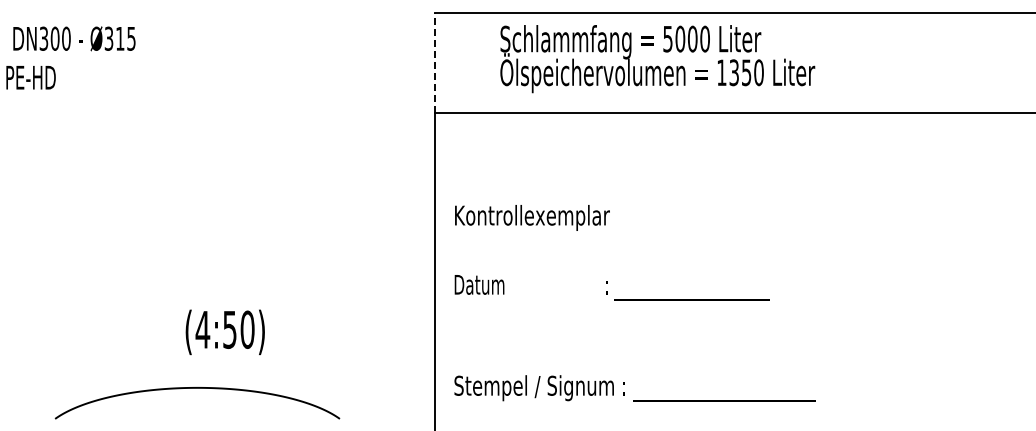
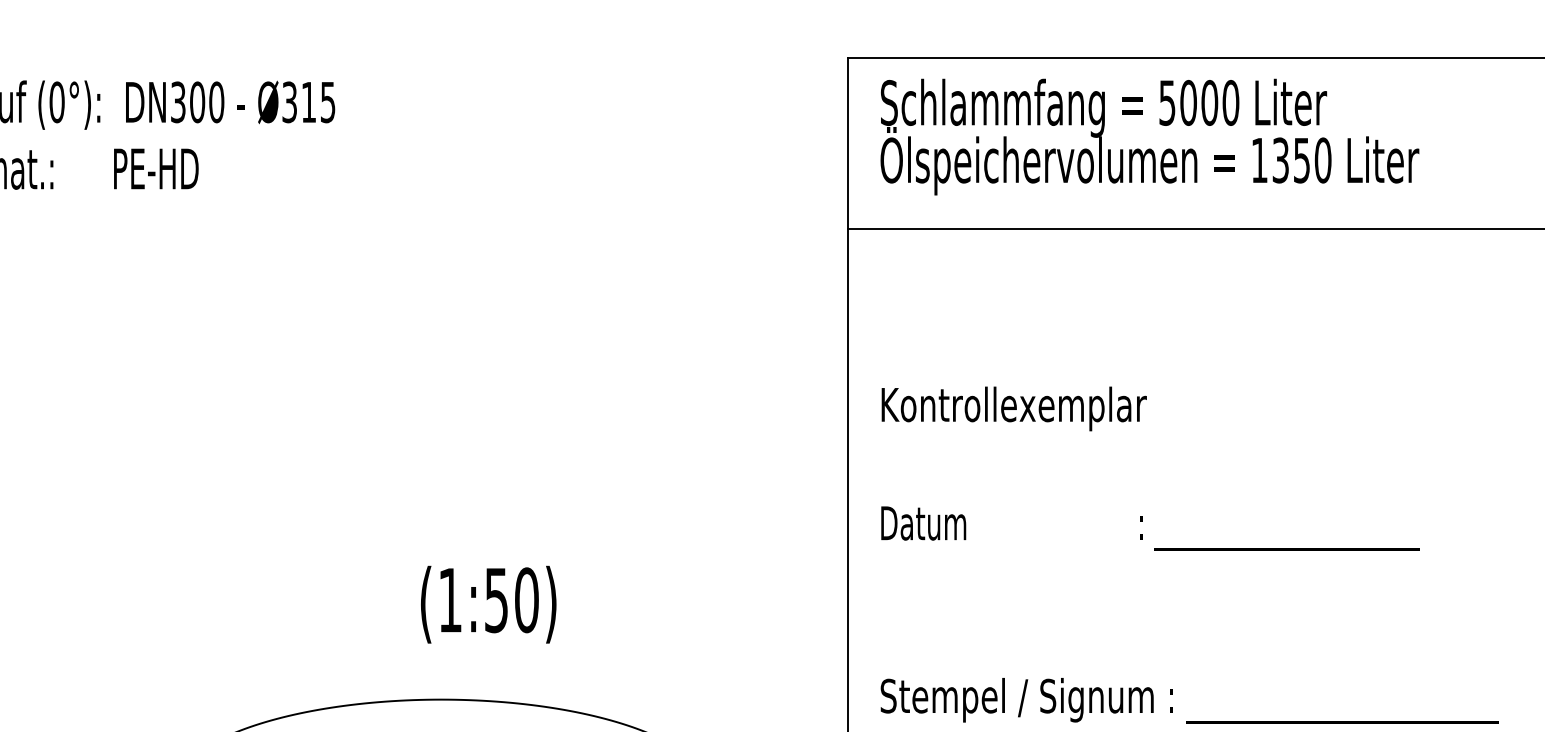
text: (657, 59) -> (1149, 137), moved
line: (435, 62) -> (848, 142), dashed -> solid
text: (202, 329) -> (449, 599), (4:50) -> (1:50)

